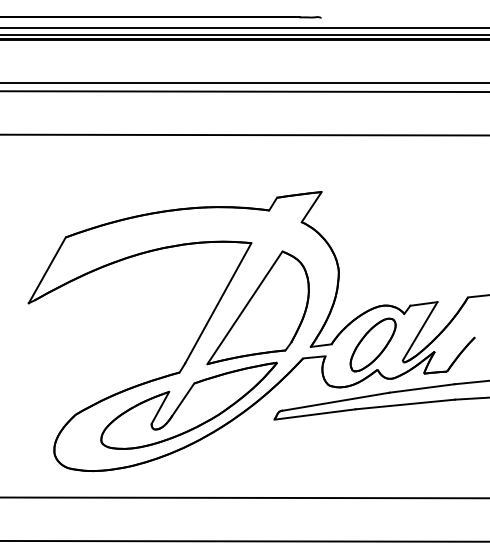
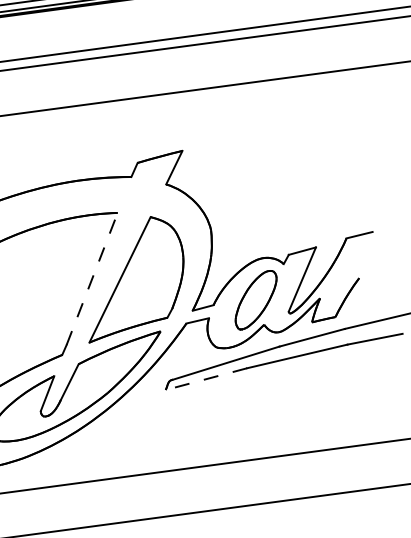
line: (218, 303) -> (92, 279), solid -> dashed
line: (315, 414) -> (206, 379), solid -> dashed

